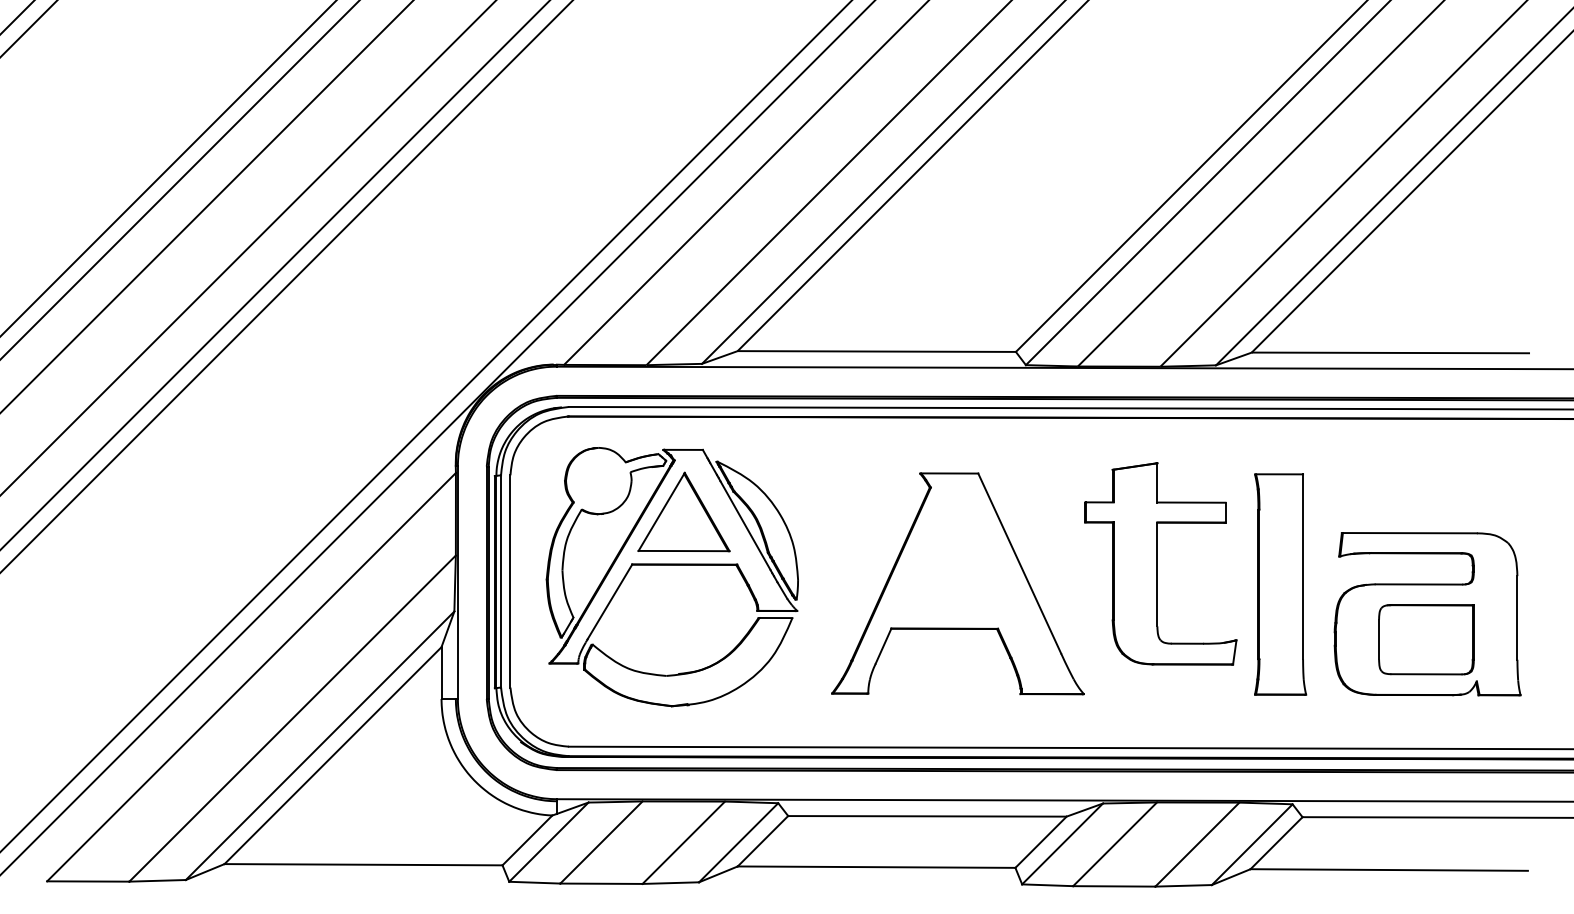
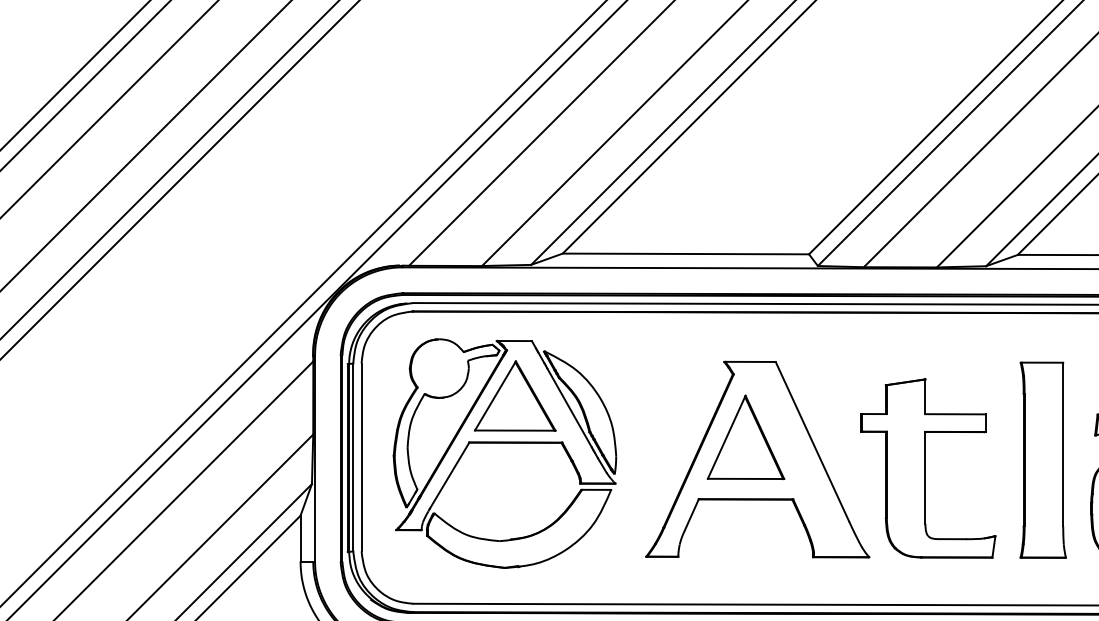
part: (944, 558) -> (745, 437), added
part: (1160, 563) -> (928, 468), moved

